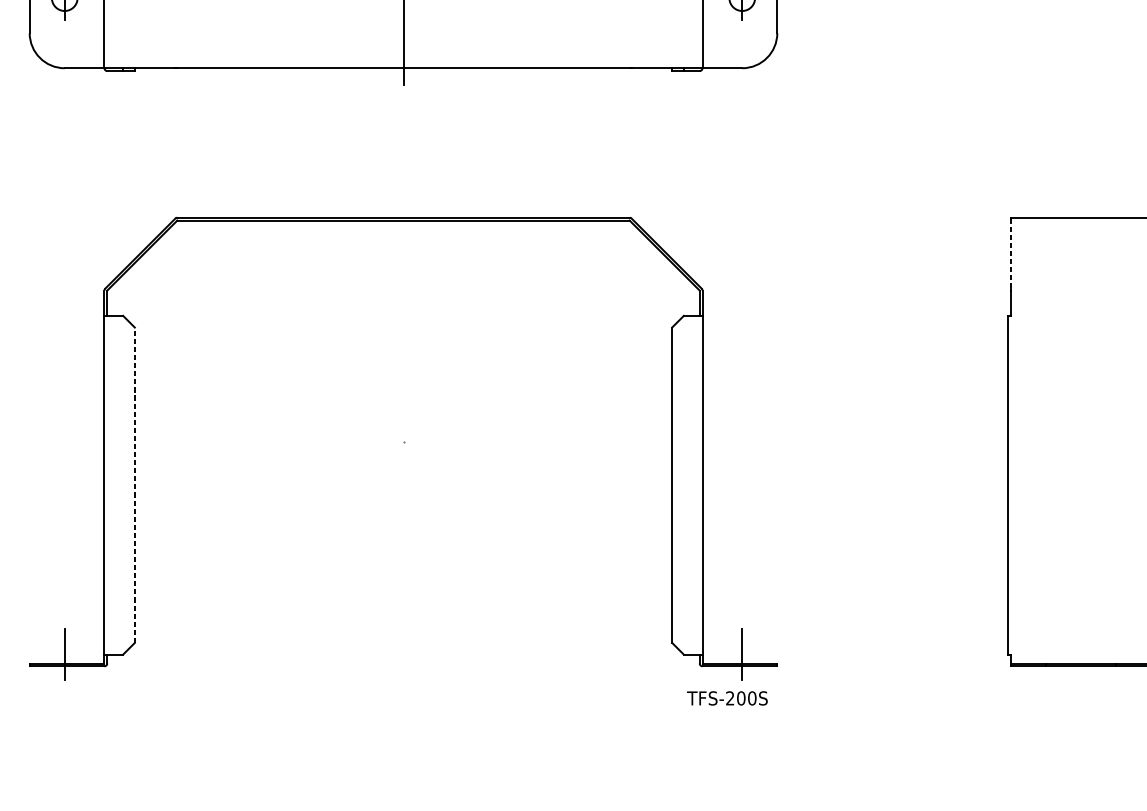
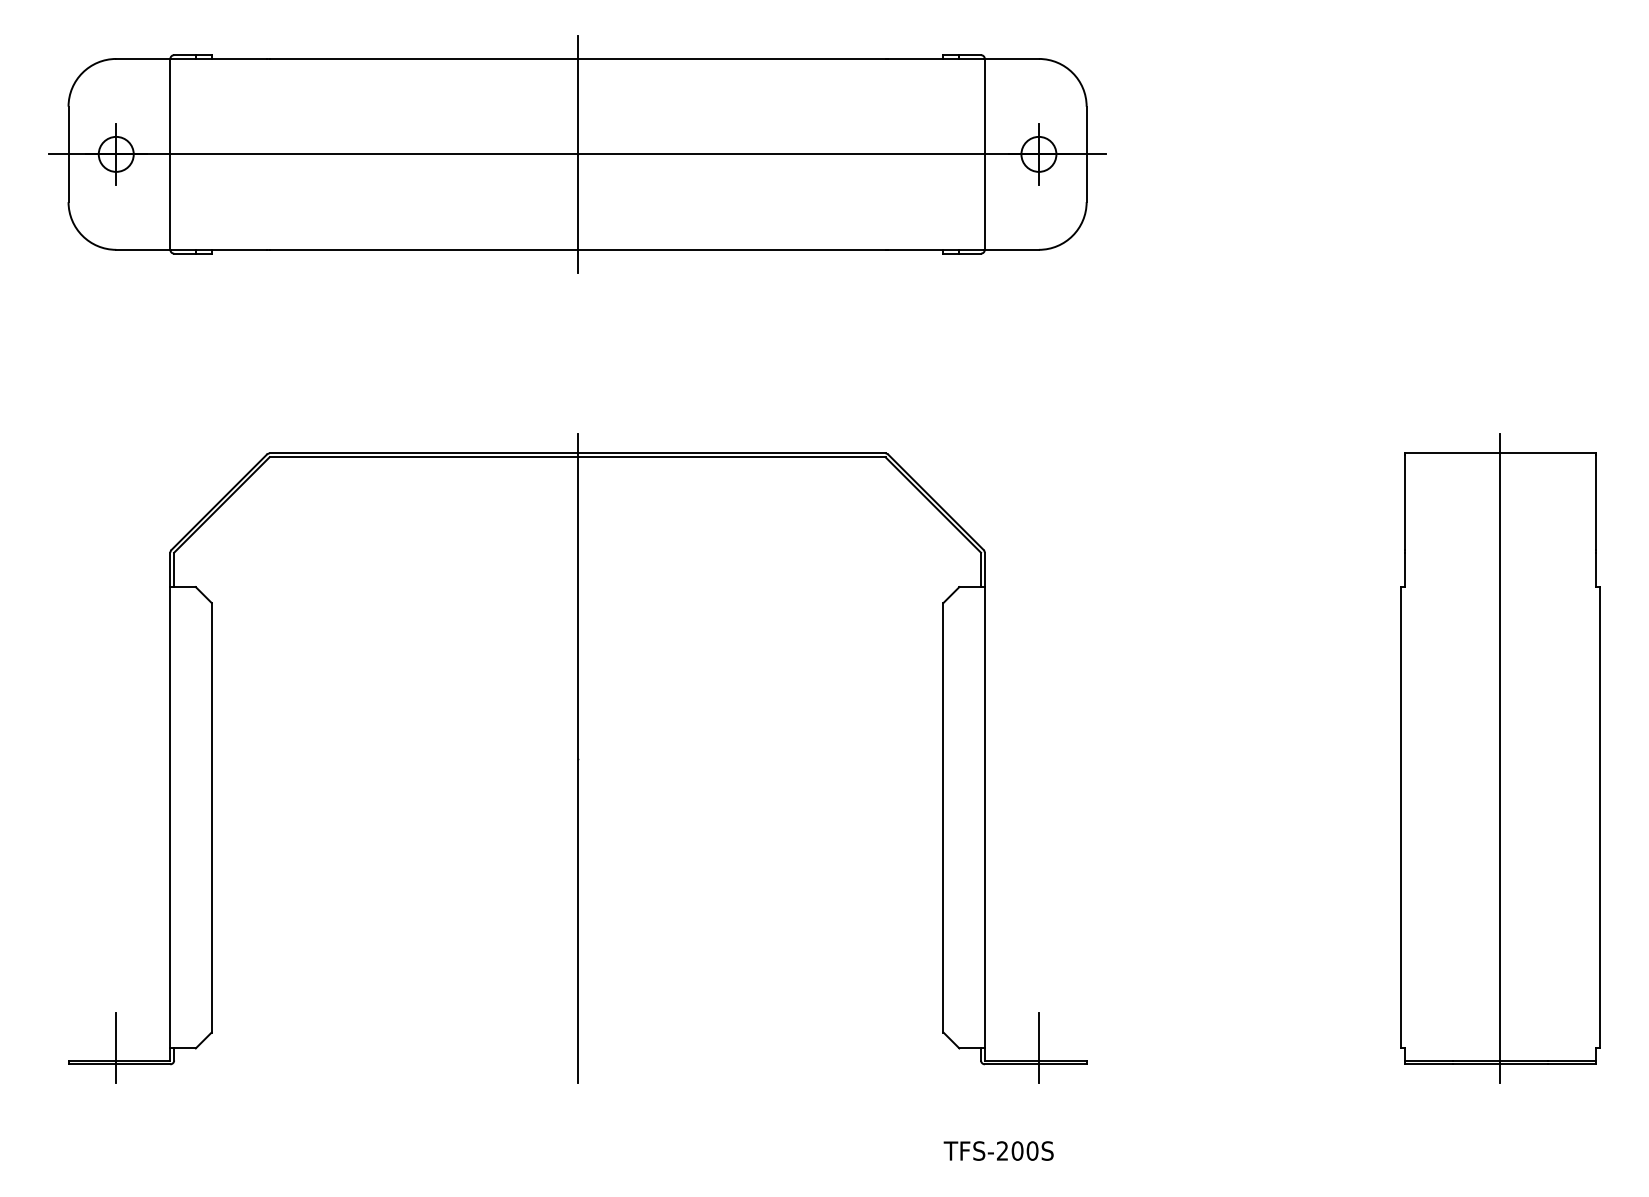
line: (1010, 253) -> (1404, 502), dashed -> solid
line: (403, 441) -> (577, 758), added
line: (1081, 441) -> (1500, 758), added
line: (134, 485) -> (211, 817), dashed -> solid
text: (727, 698) -> (998, 1150), moved

